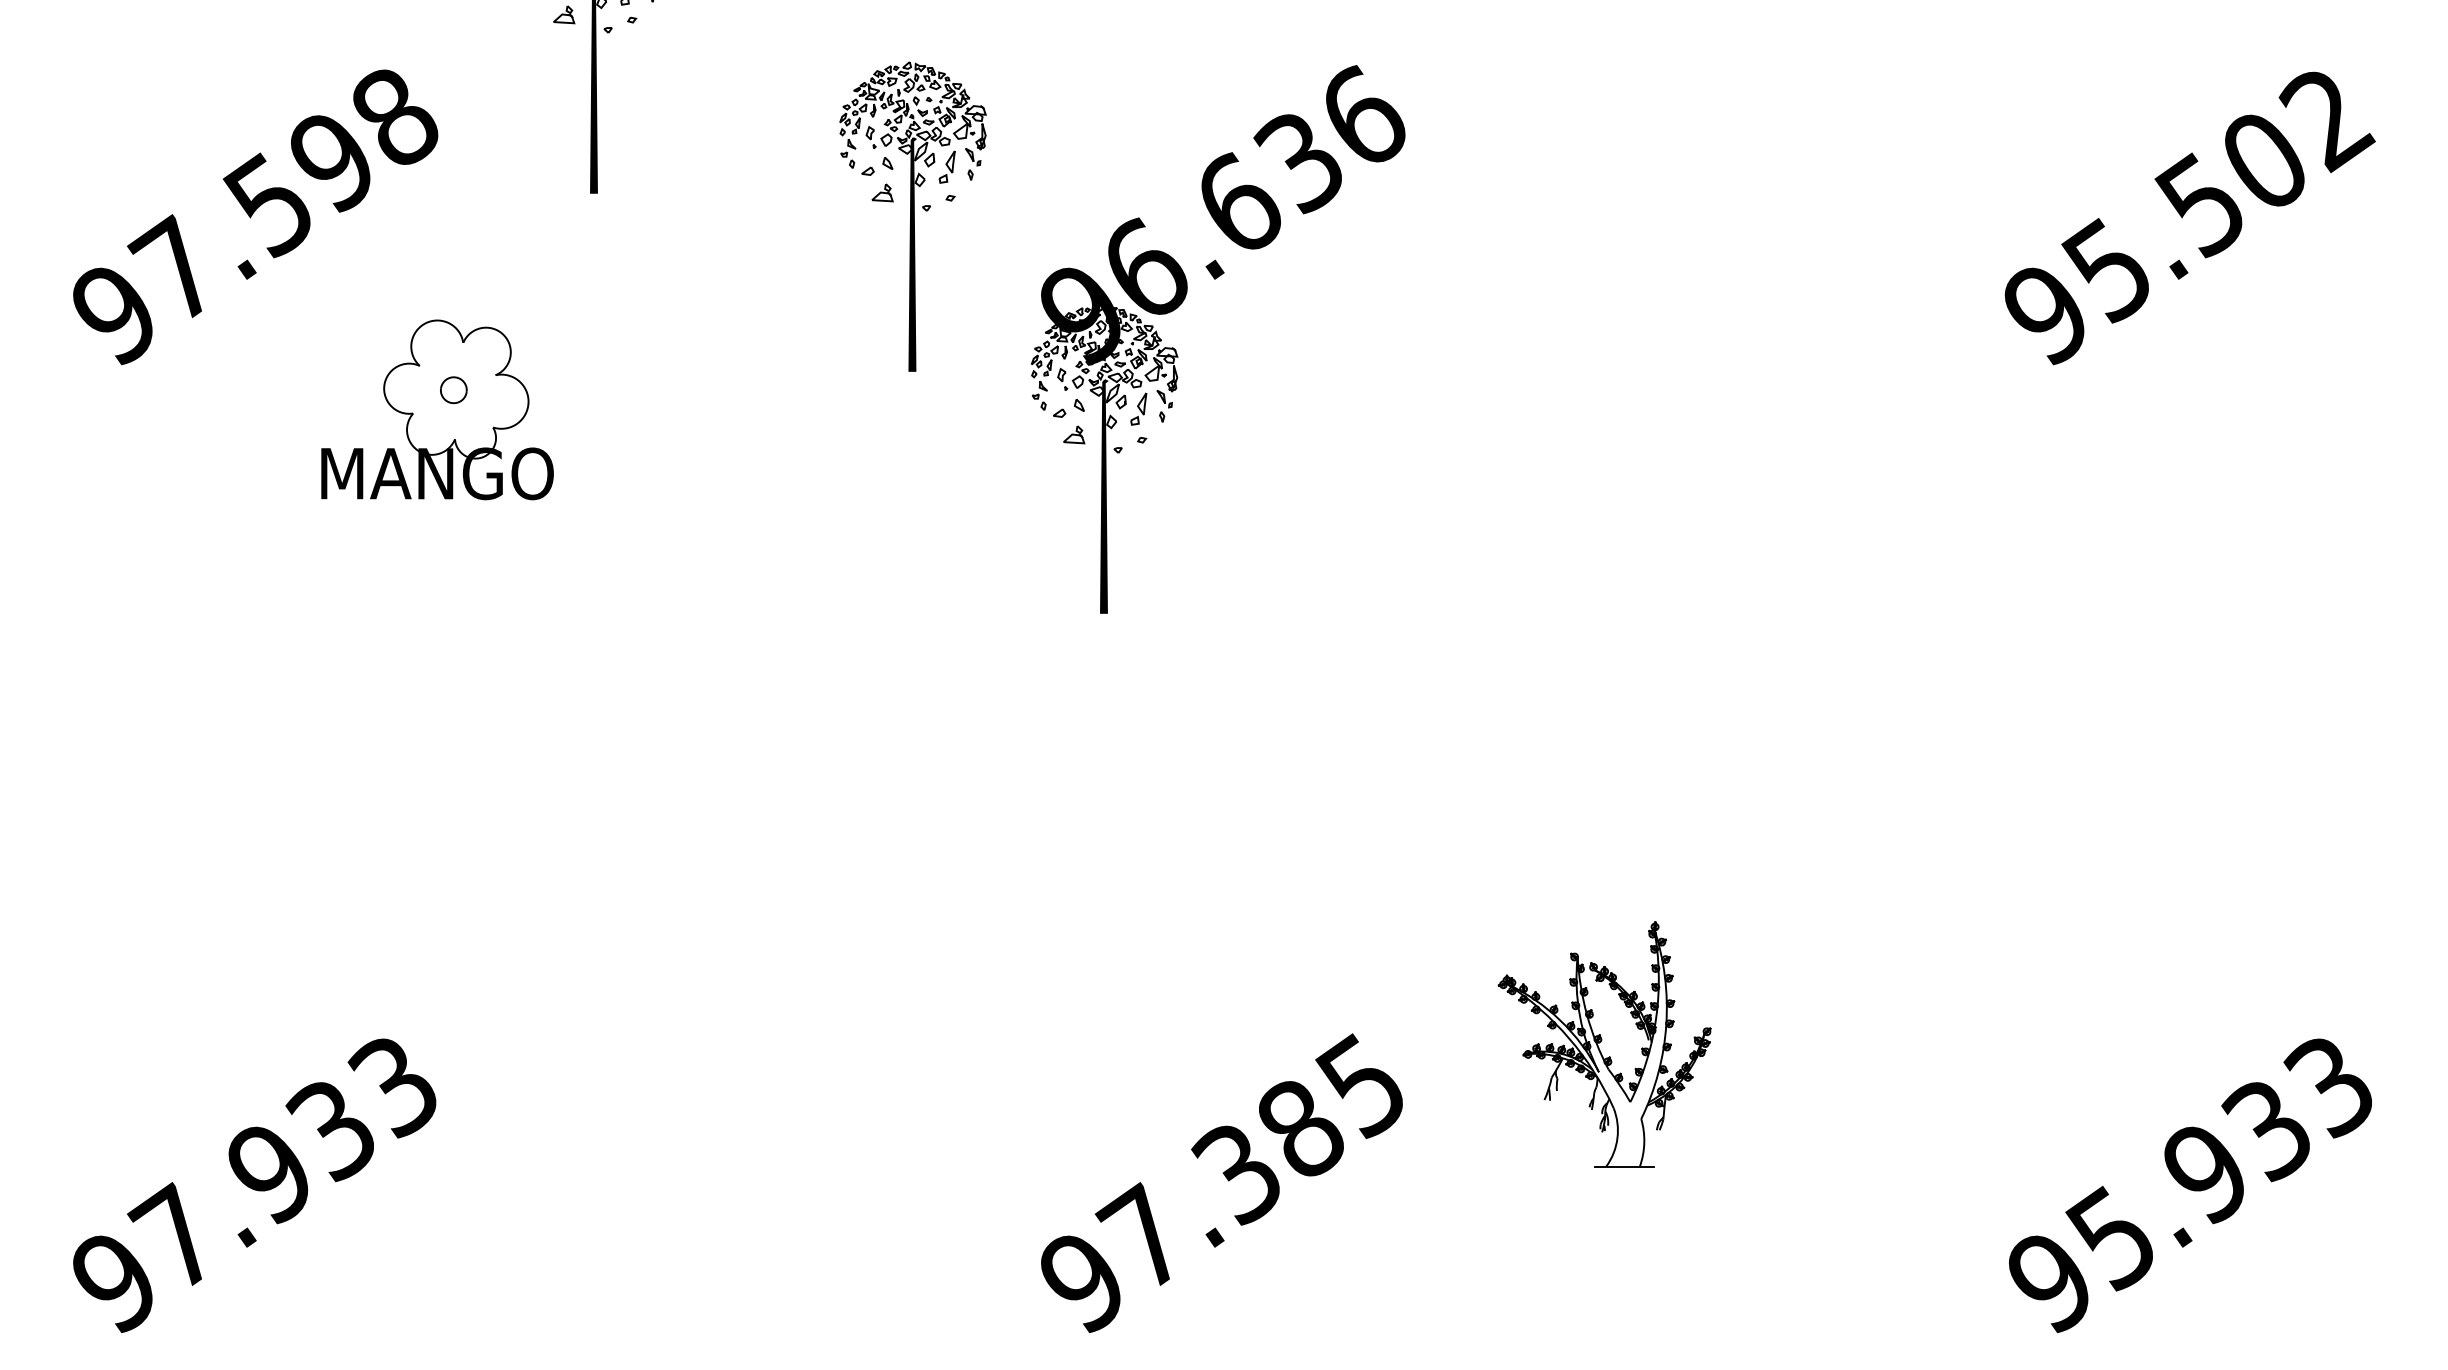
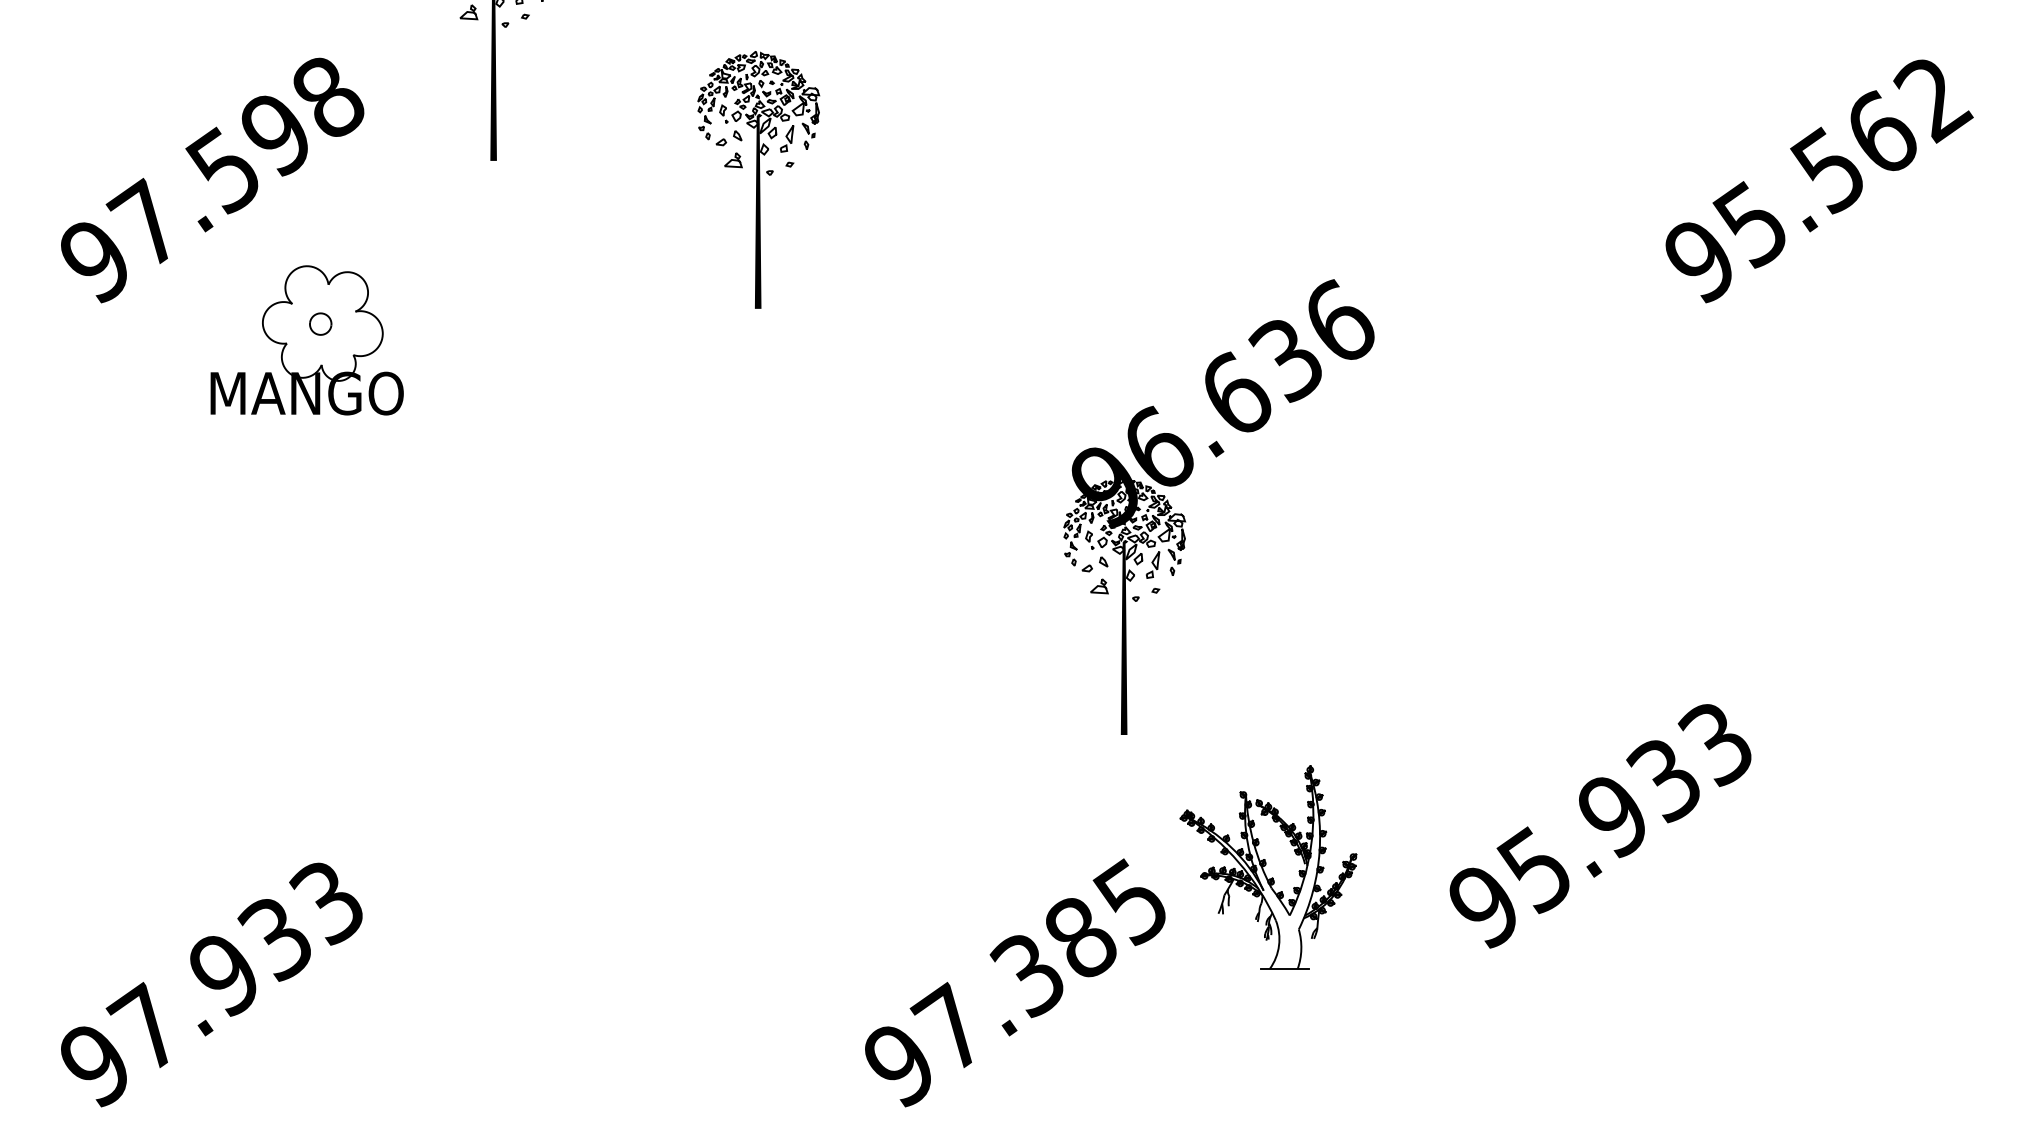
text: (2266, 157) -> (1883, 130), 95.502 -> 95.562
part: (1177, 353) -> (1185, 518), moved
part: (437, 409) -> (307, 340), moved
part: (1604, 1044) -> (1268, 867), moved
text: (2190, 1185) -> (1600, 826), moved

